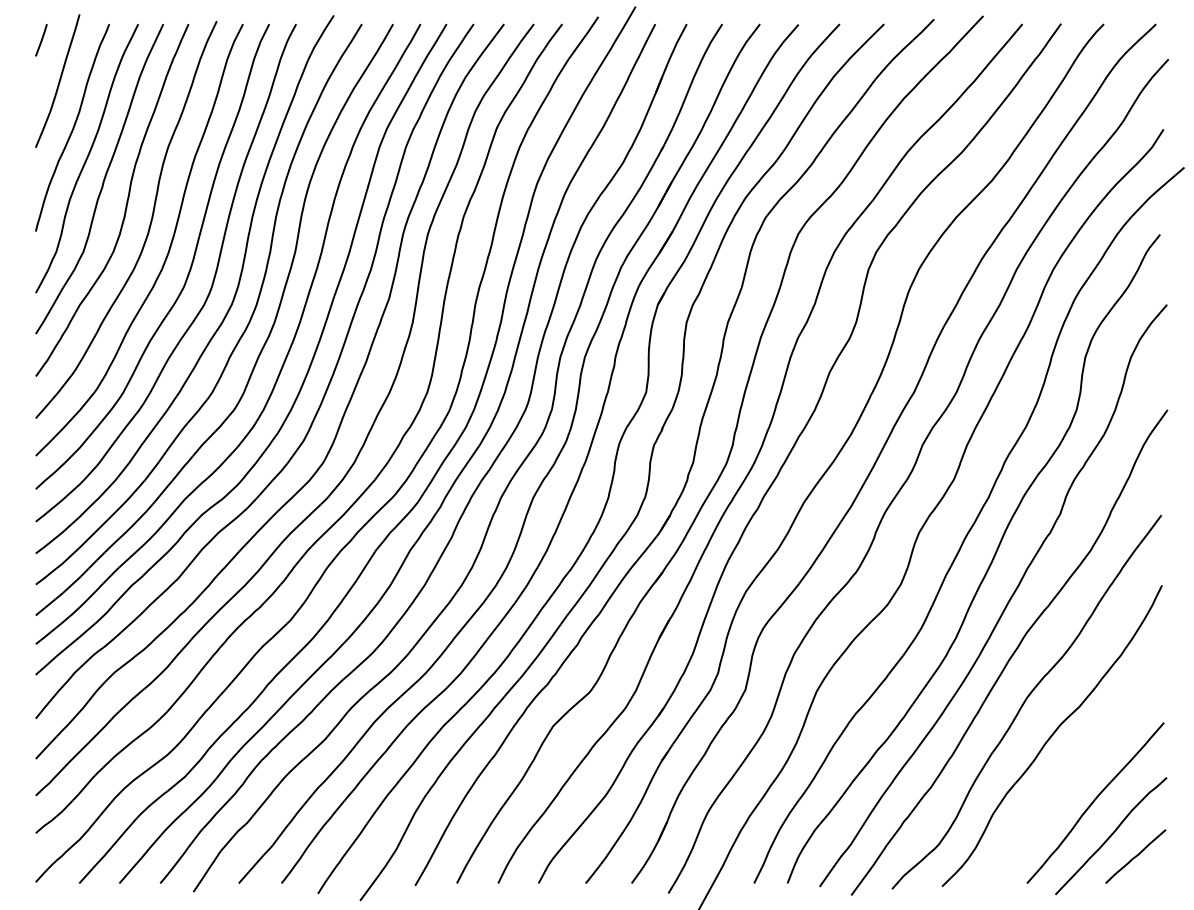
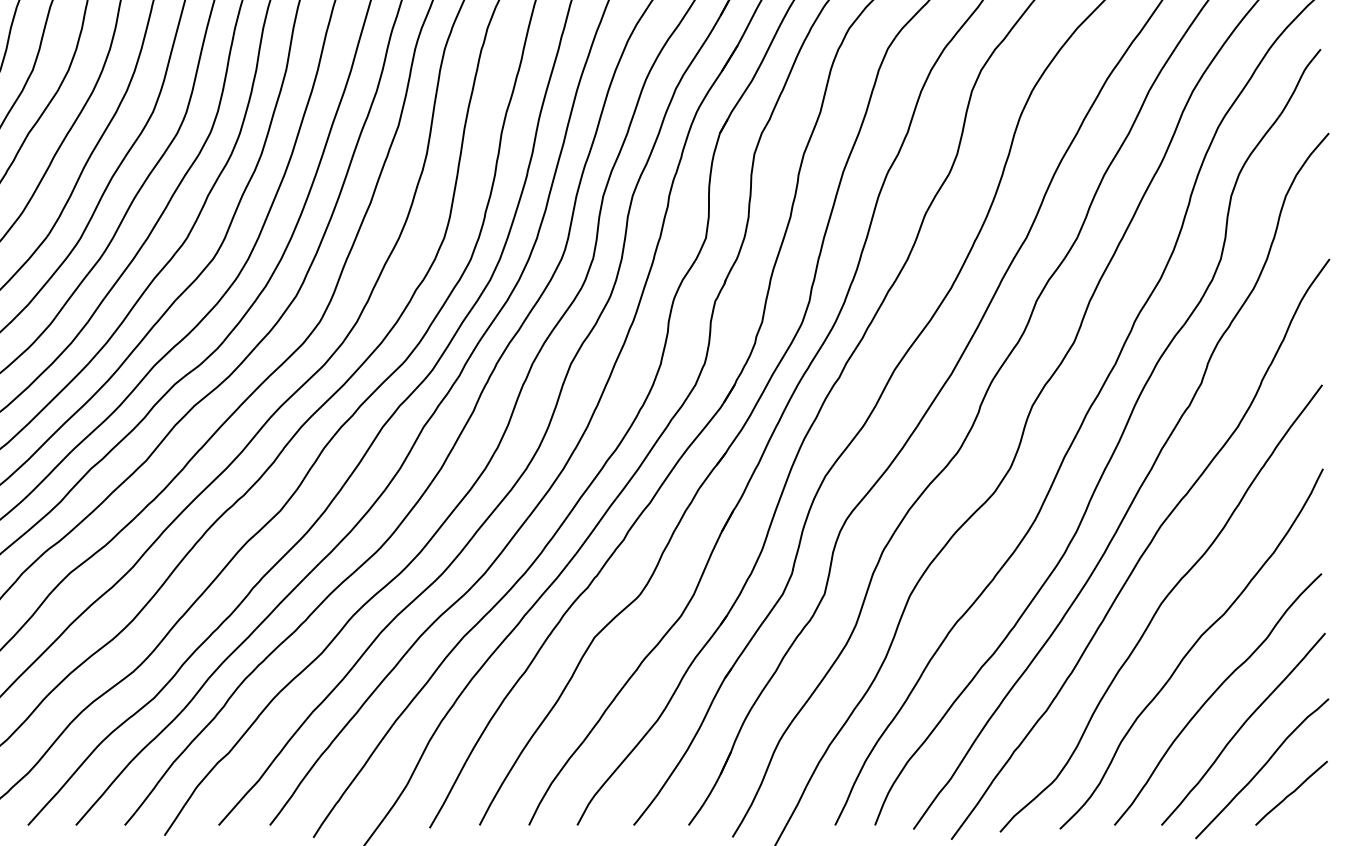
curve: (1071, 773) -> (1214, 693), added

